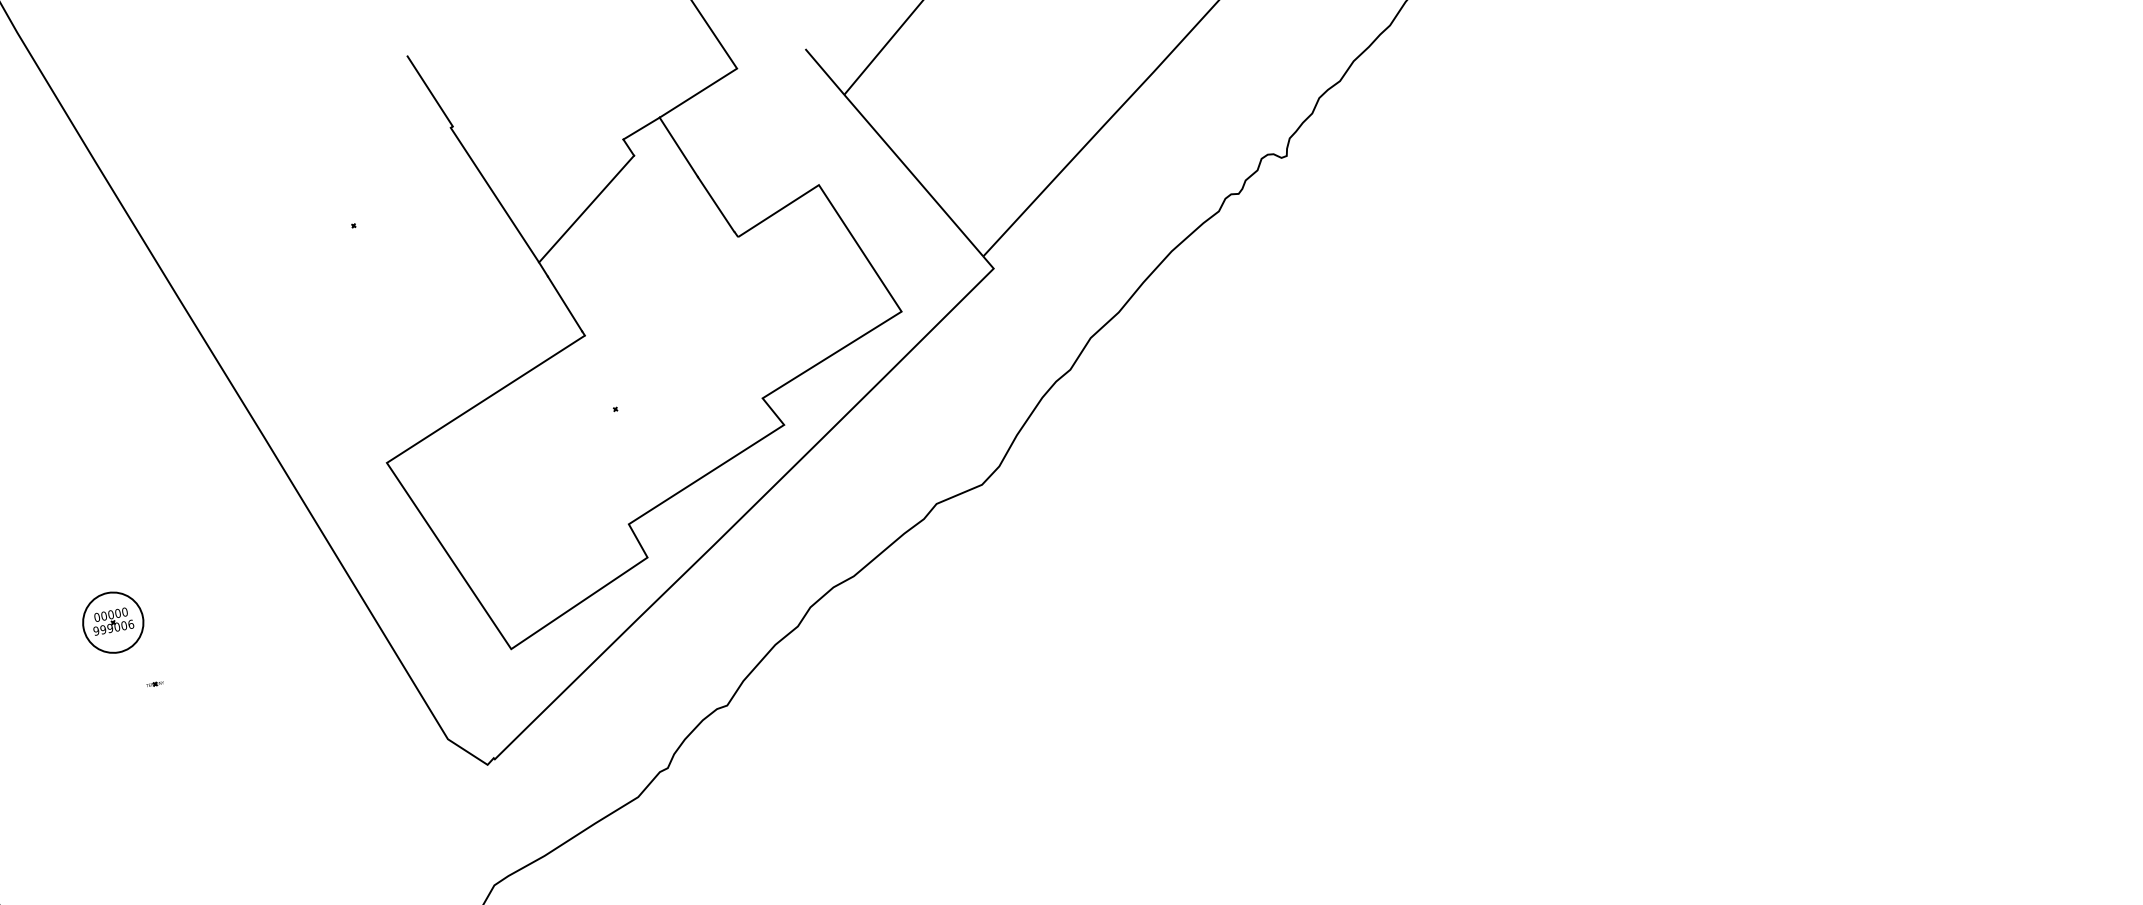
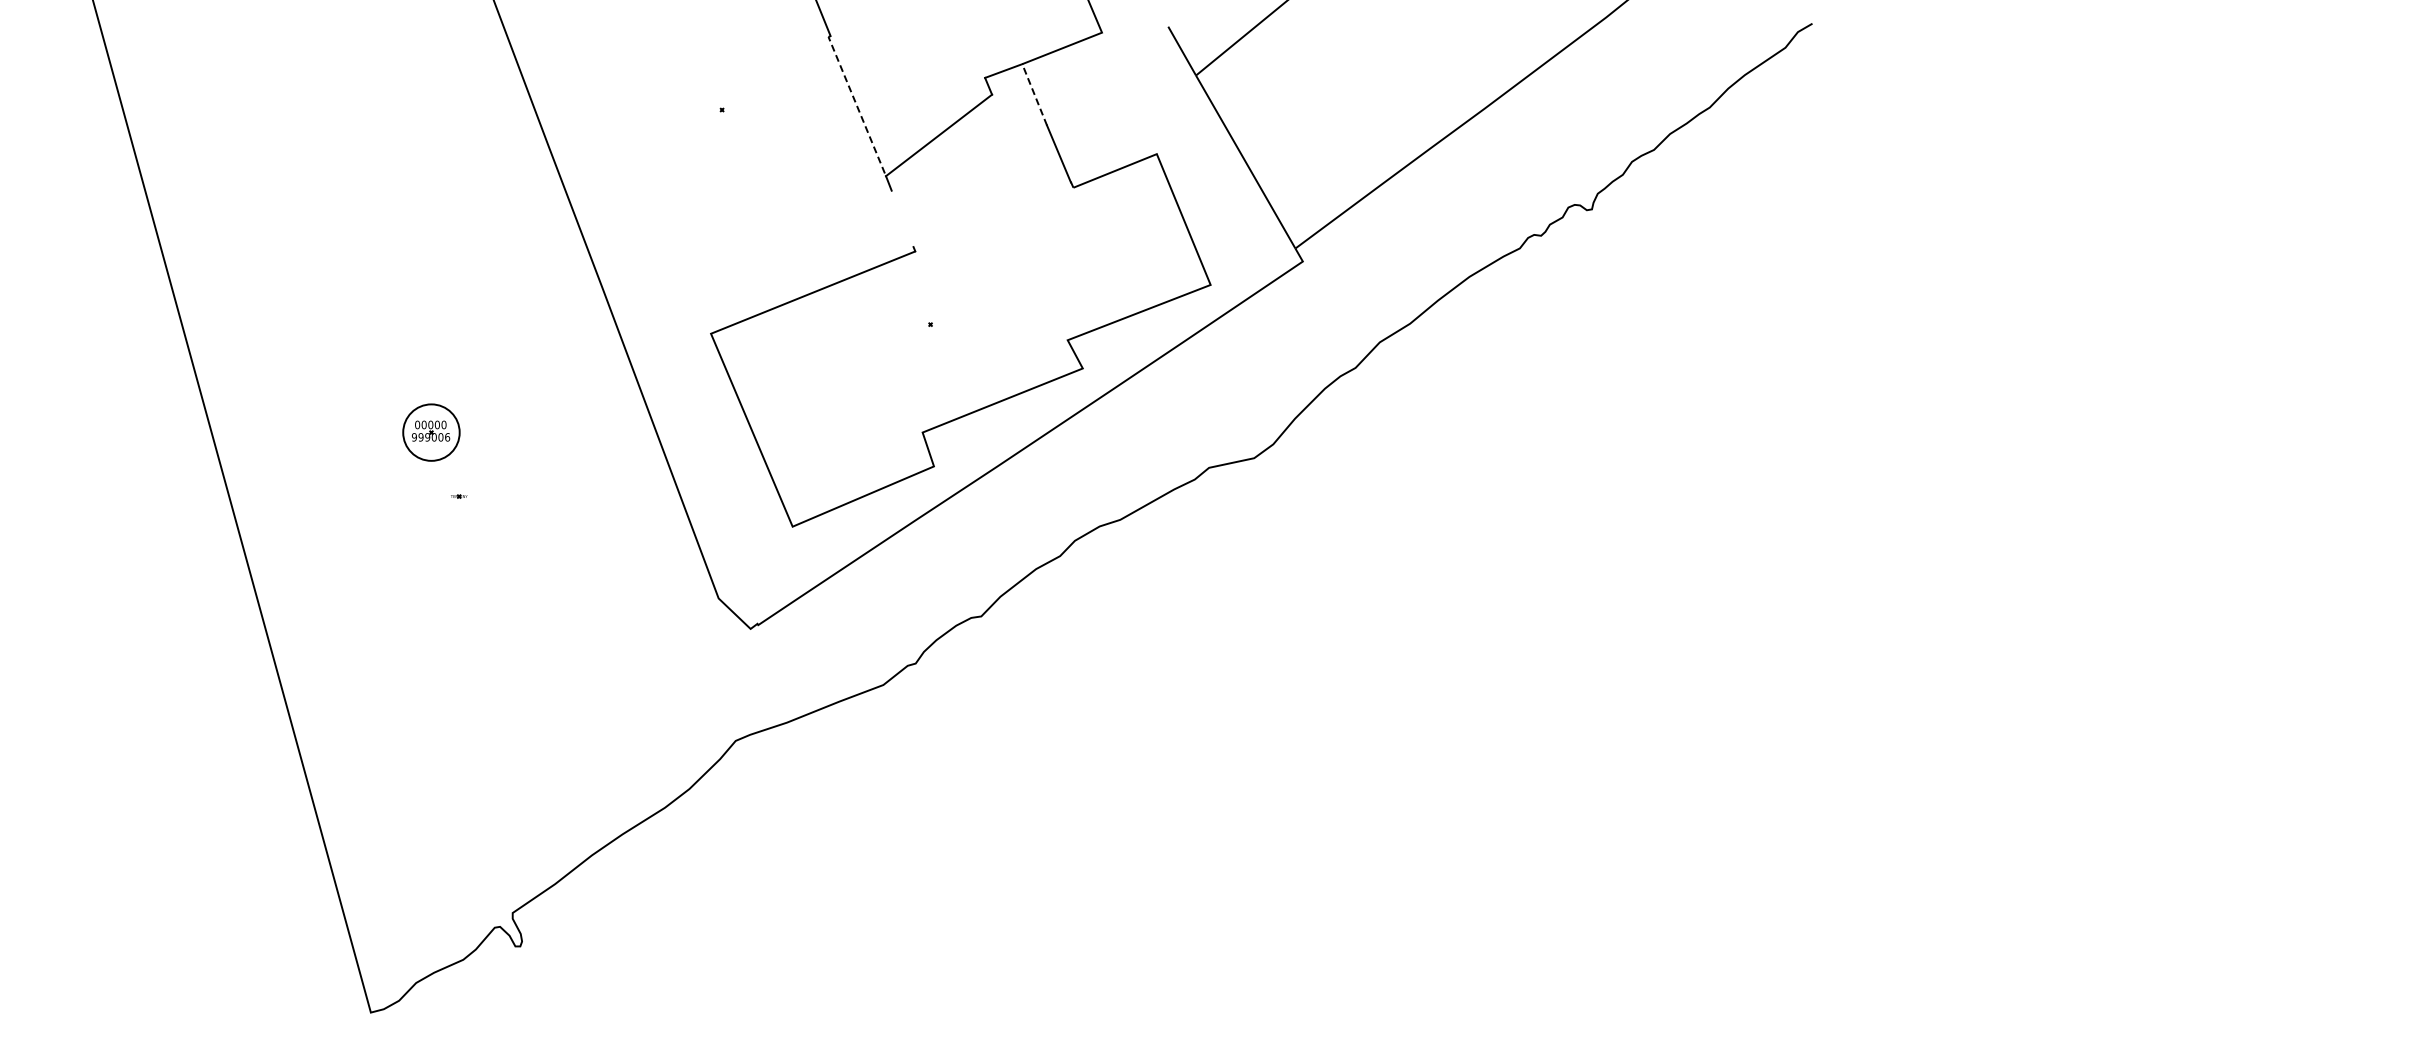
line: (678, 147) -> (1034, 94), solid -> dashed
line: (493, 194) -> (856, 105), solid -> dashed
line: (564, 303) -> (902, 218), removed

